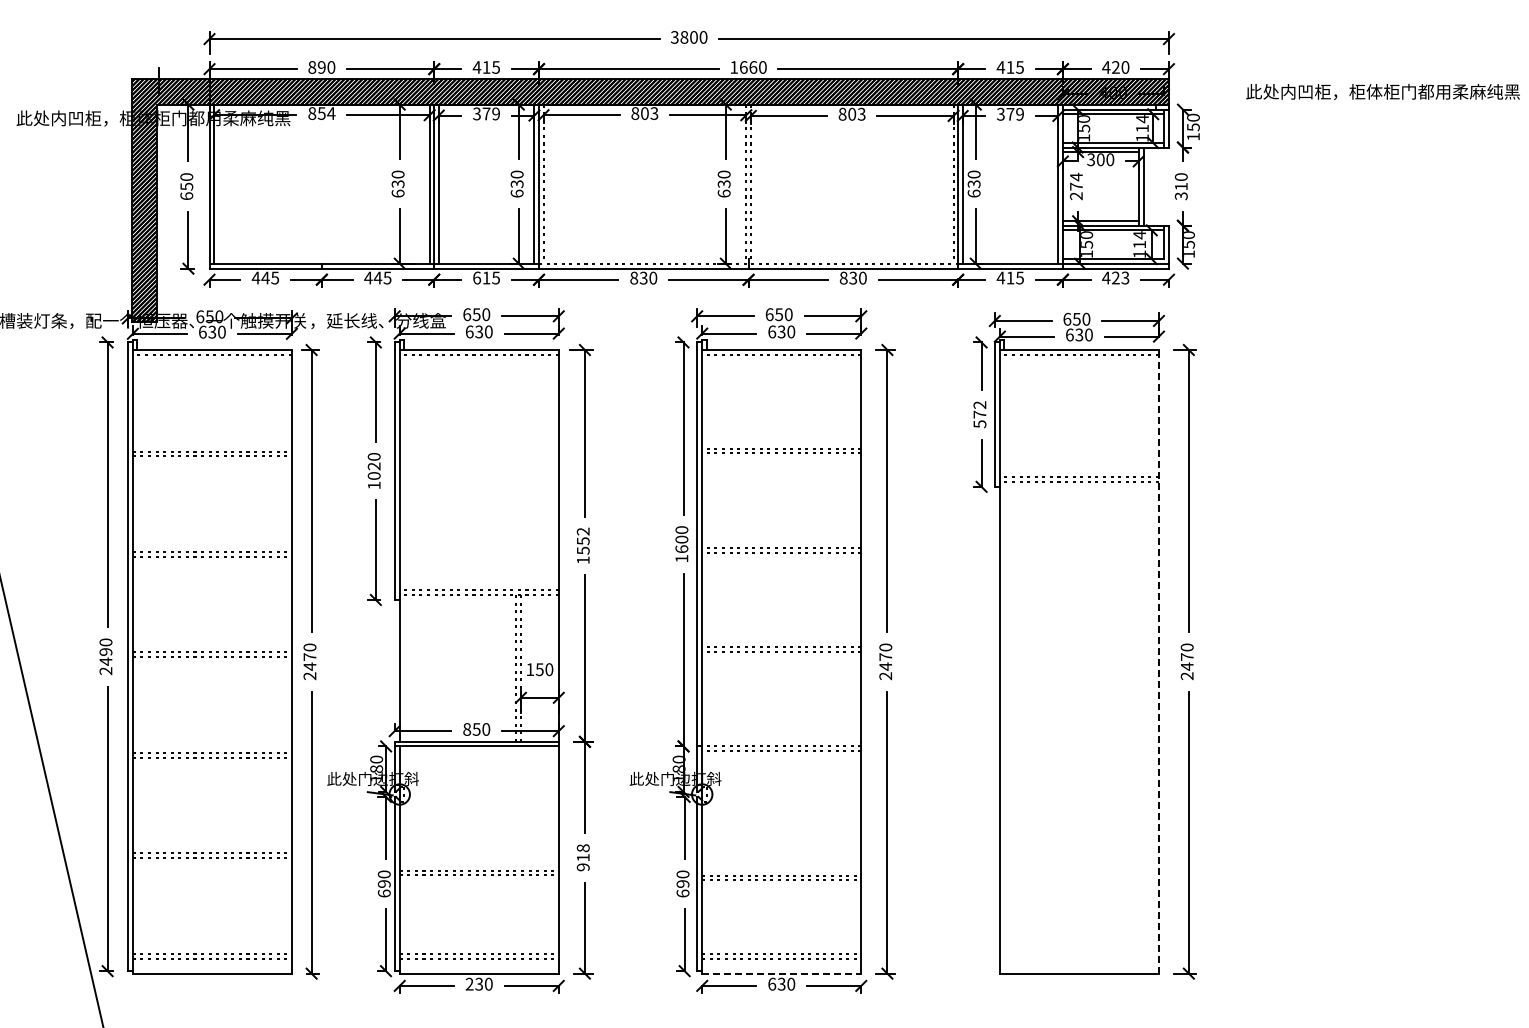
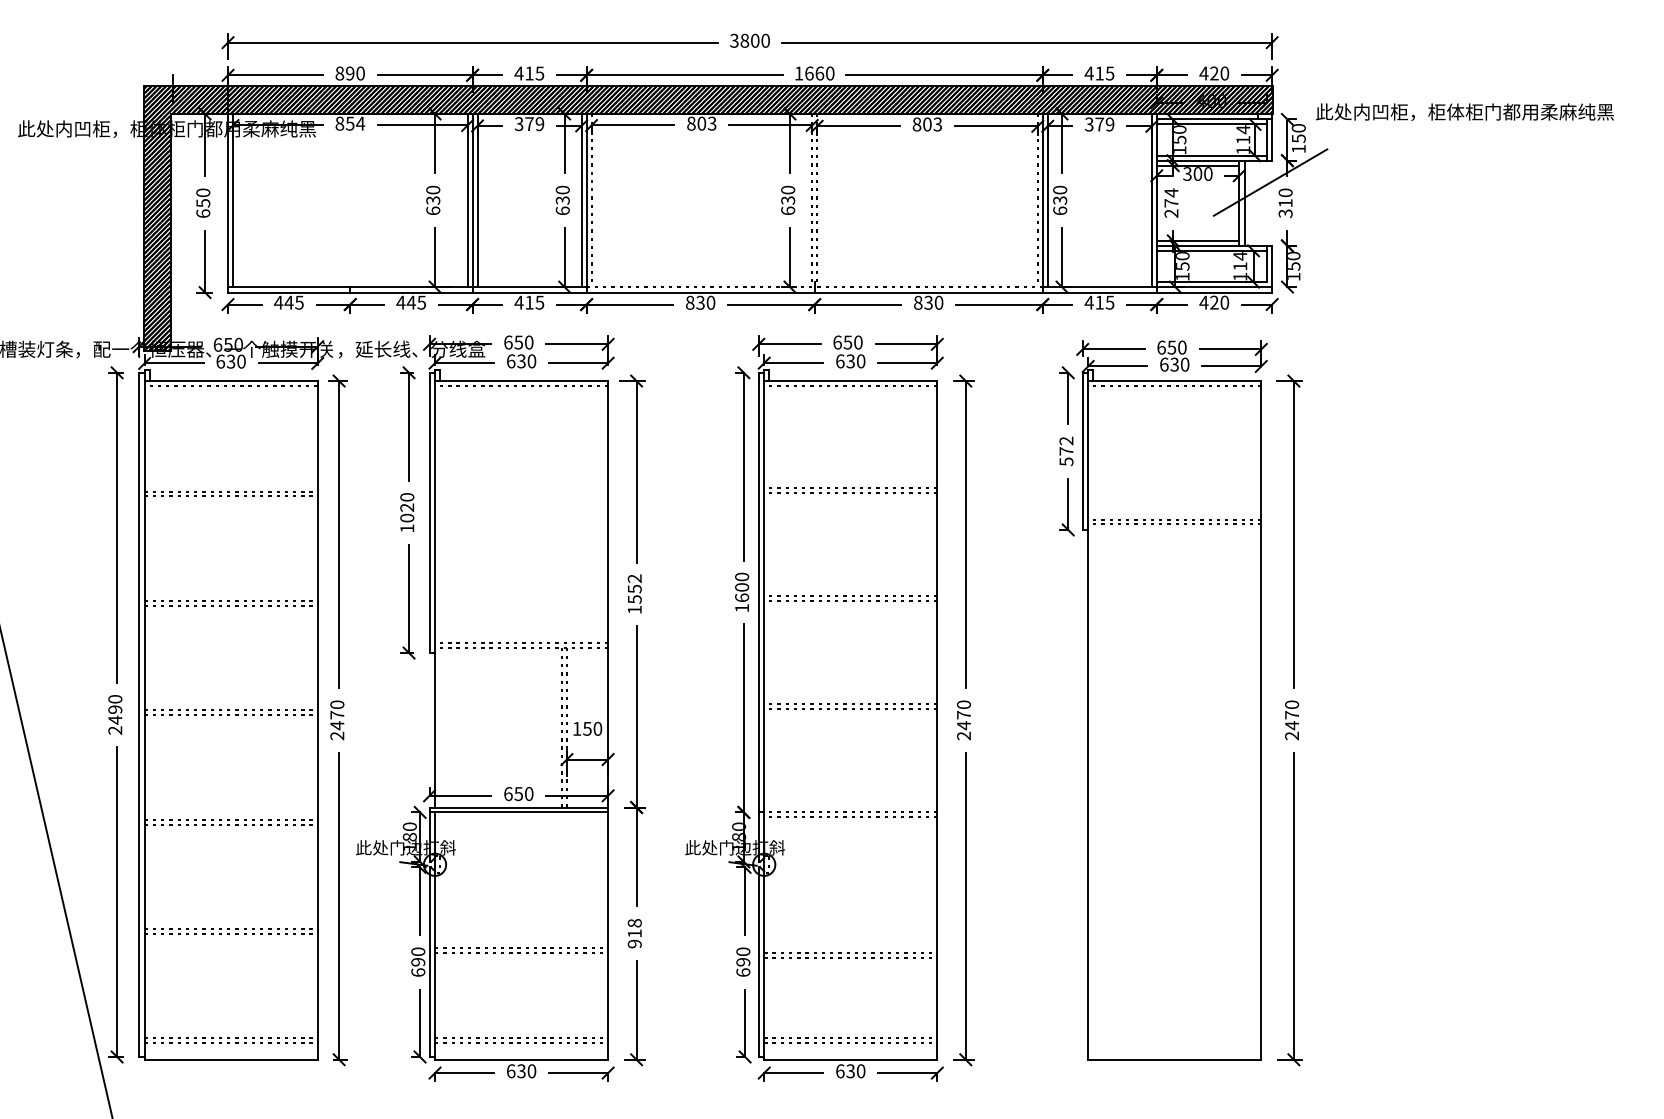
text: (1382, 91) -> (1464, 111), moved
line: (1167, 167) -> (1270, 182), added
text: (476, 277) -> (518, 302), 615 -> 415
text: (1125, 277) -> (1224, 302), 423 -> 420
line: (1158, 661) -> (1260, 720), dashed -> solid
text: (467, 729) -> (508, 794), 850 -> 650
line: (781, 973) -> (850, 1059), dashed -> solid
text: (469, 983) -> (510, 1070), 230 -> 630

